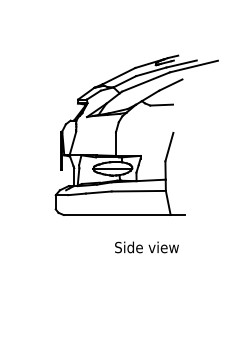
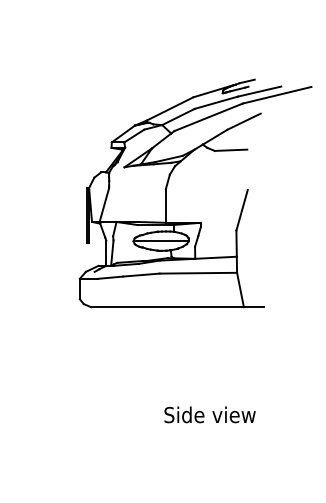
text: (146, 247) -> (209, 414), moved

